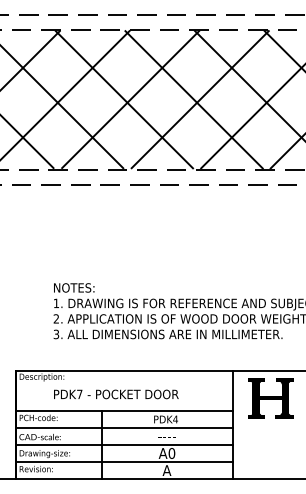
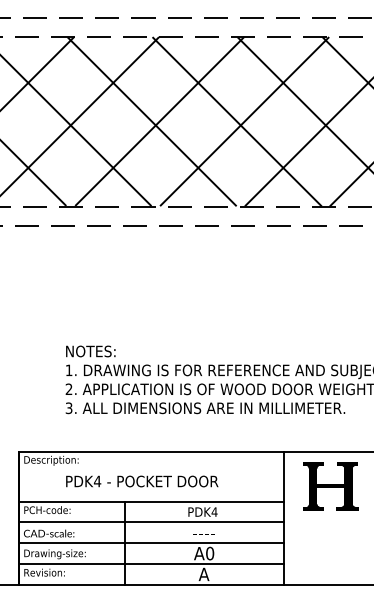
text: (79, 394) -> (97, 481), PDK7 -> PDK4

